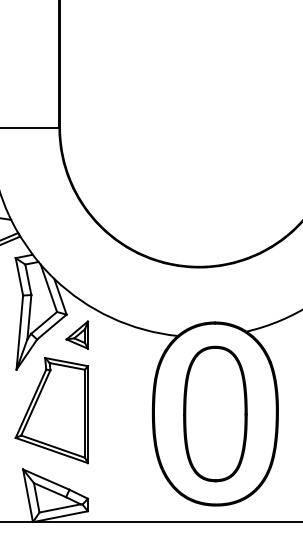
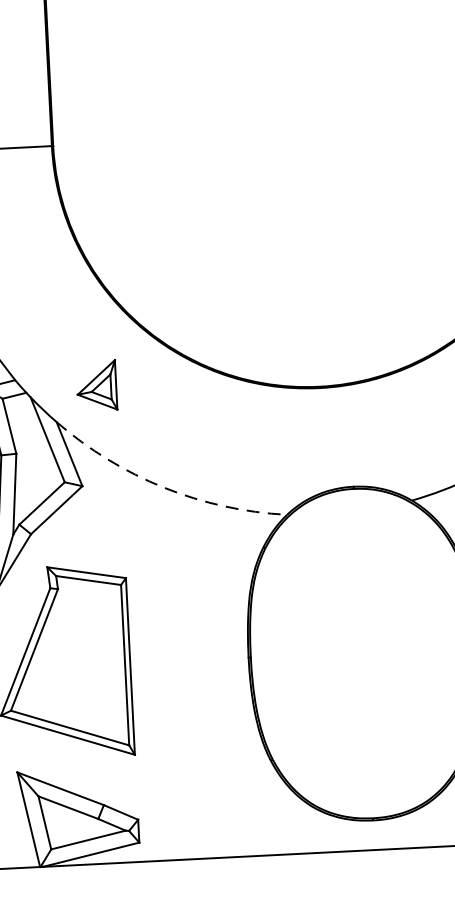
arc: (111, 317) -> (164, 487), solid -> dashed
part: (76, 334) -> (95, 384), moved
part: (215, 413) -> (362, 652), removed

